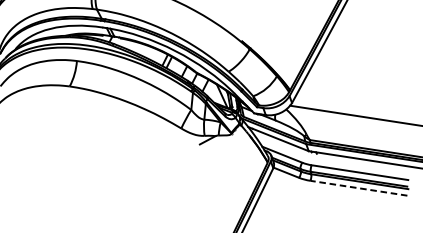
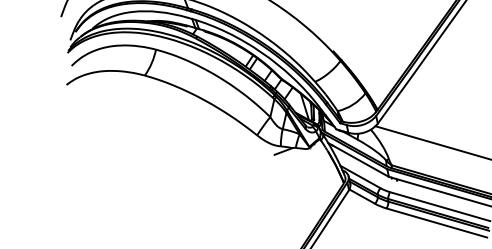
line: (358, 187) -> (436, 222), dashed -> solid

